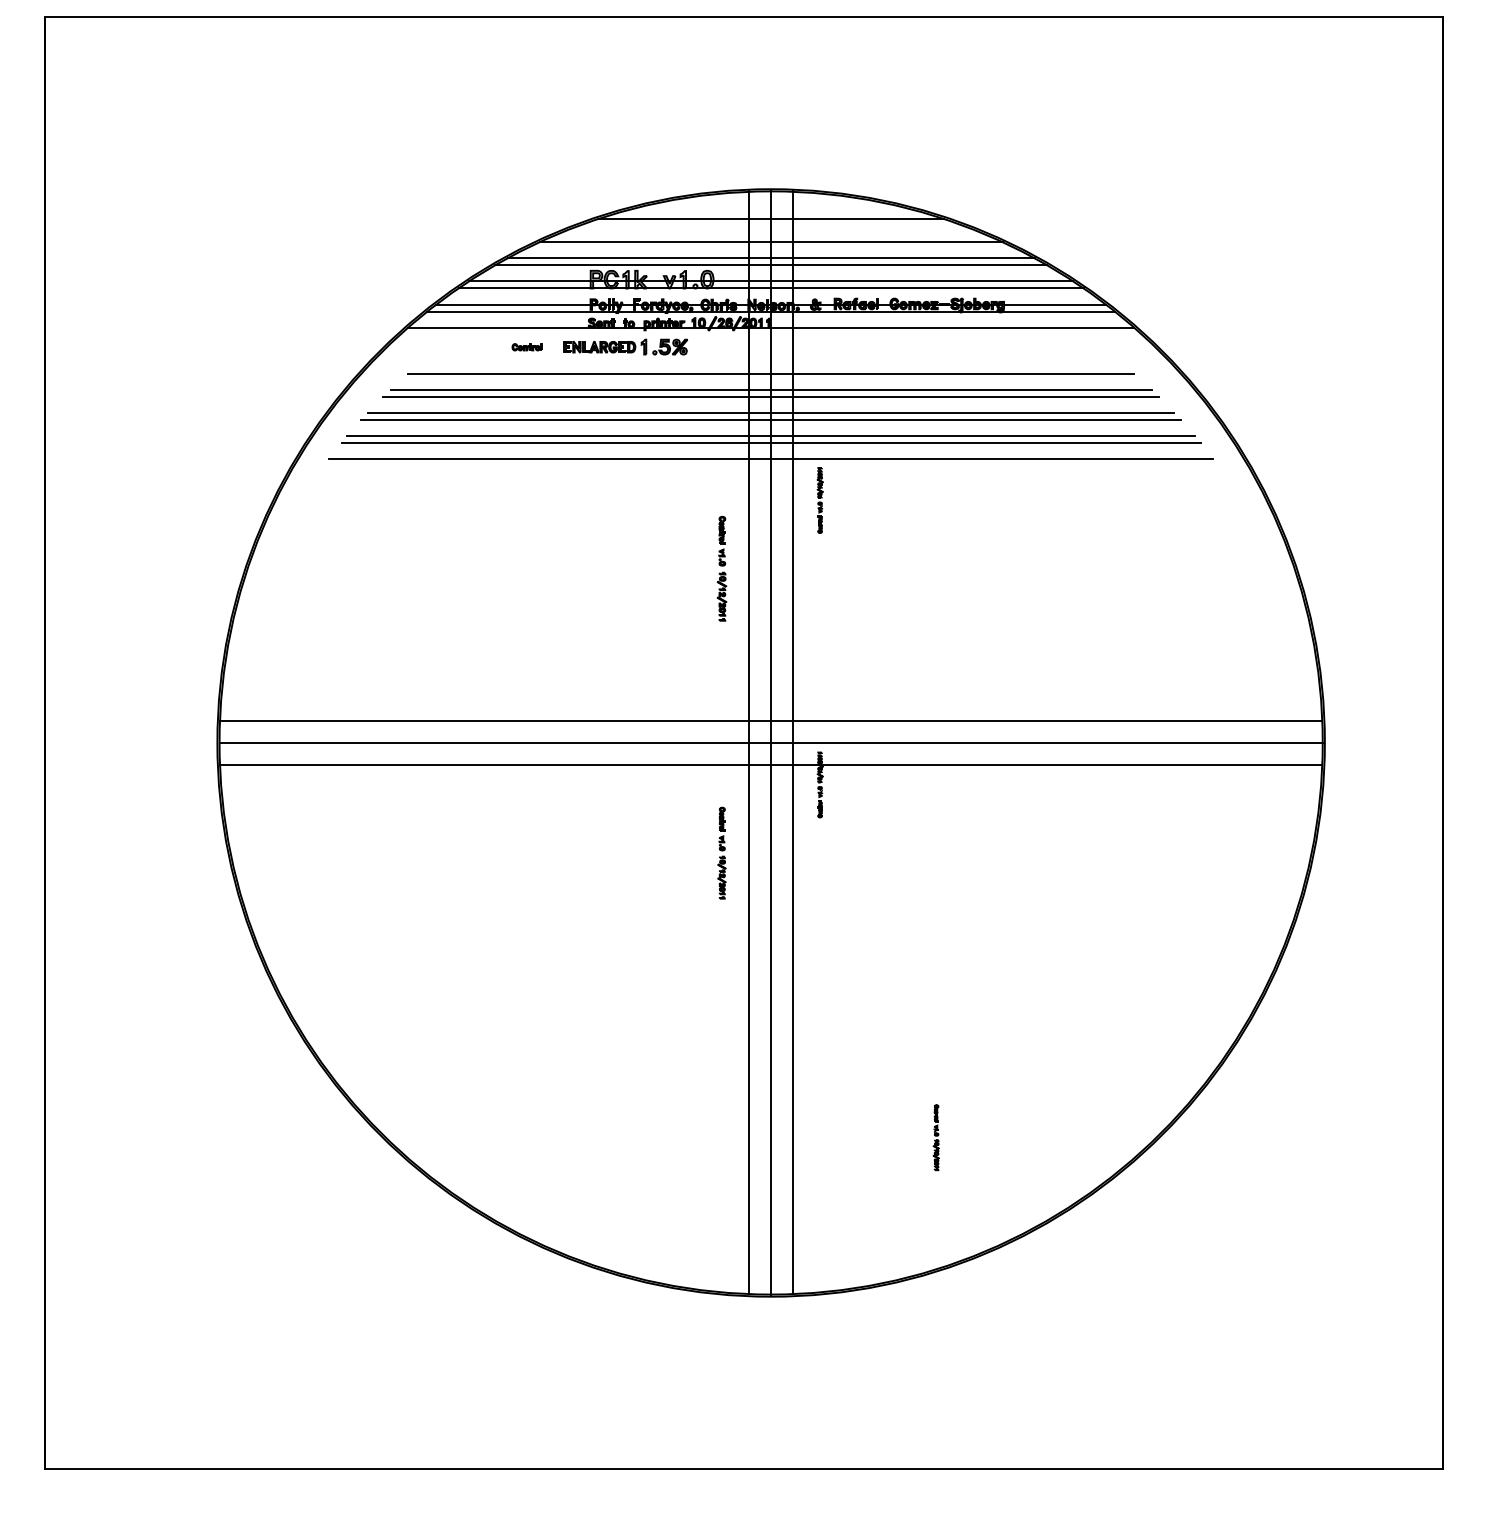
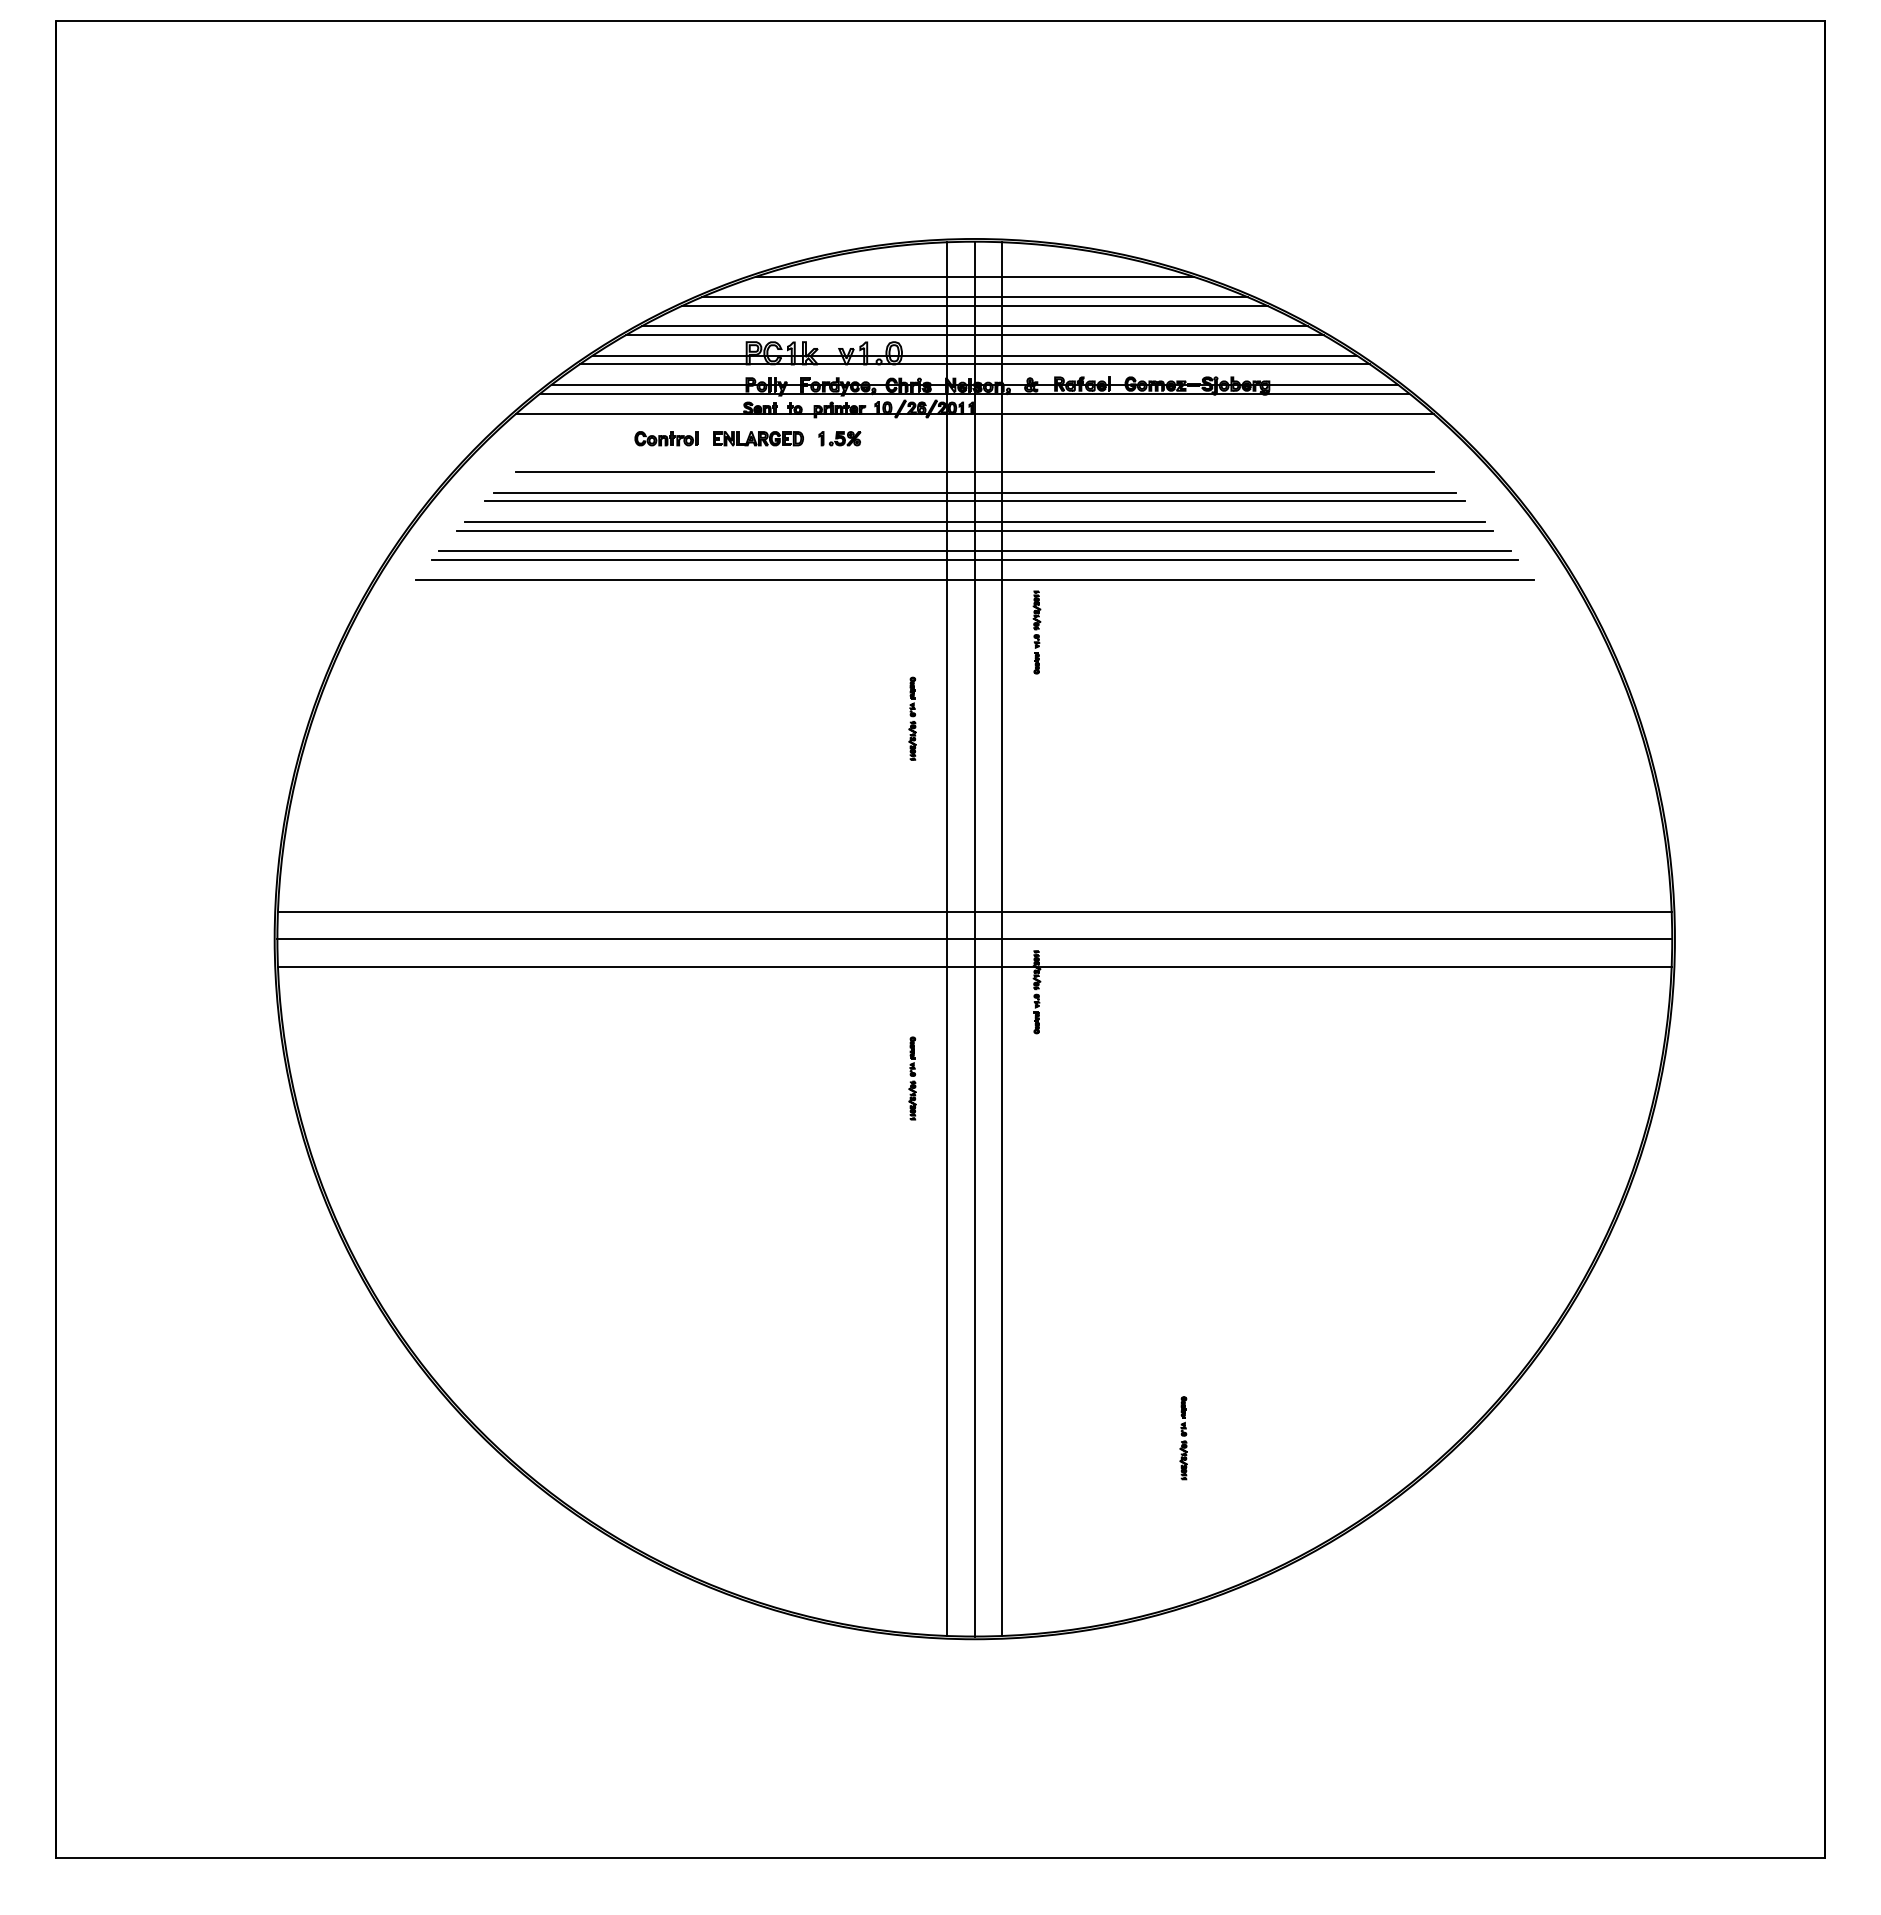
line: (770, 235) -> (974, 297), added
part: (527, 347) -> (666, 438), size x1.67
part: (664, 347) -> (839, 438), size x0.71
part: (721, 568) -> (912, 718), size x0.62
part: (721, 853) -> (912, 1078), size x0.71

